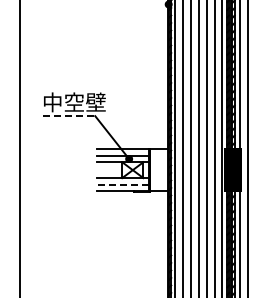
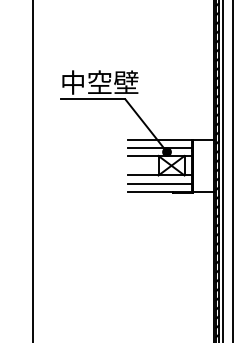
line: (69, 116) -> (93, 99), dashed -> solid
line: (122, 184) -> (158, 183), dashed -> solid

